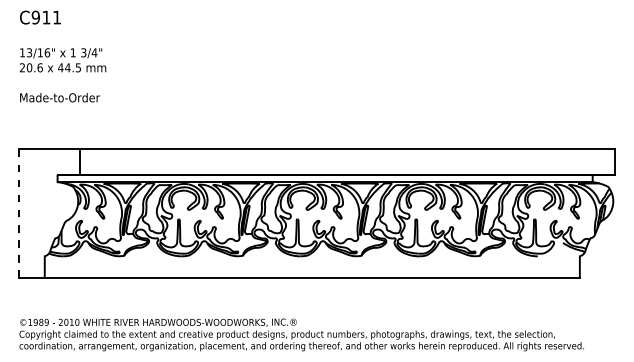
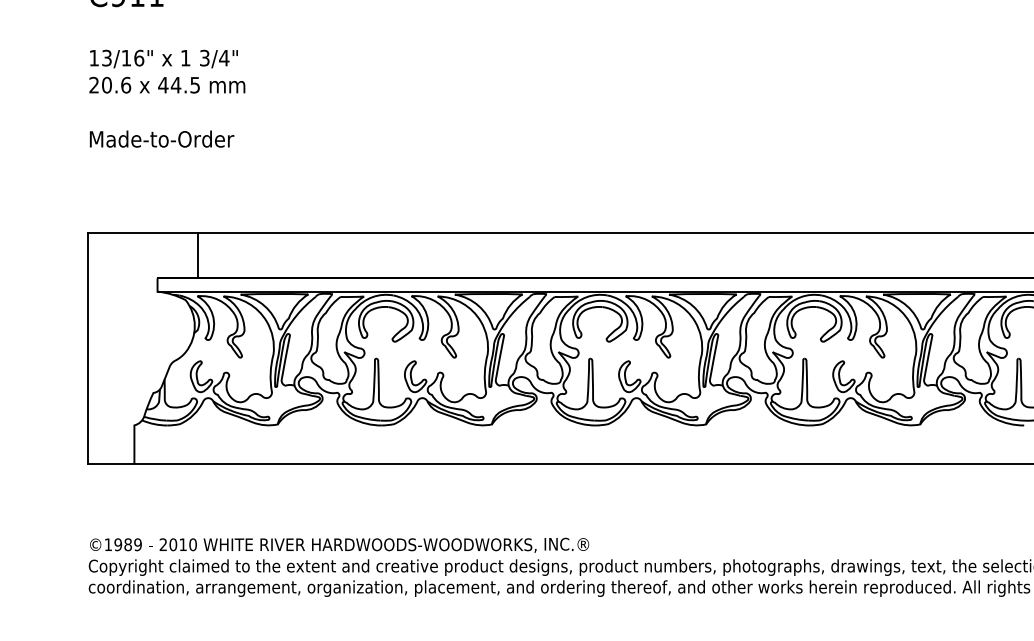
line: (19, 213) -> (88, 348), dashed -> solid

